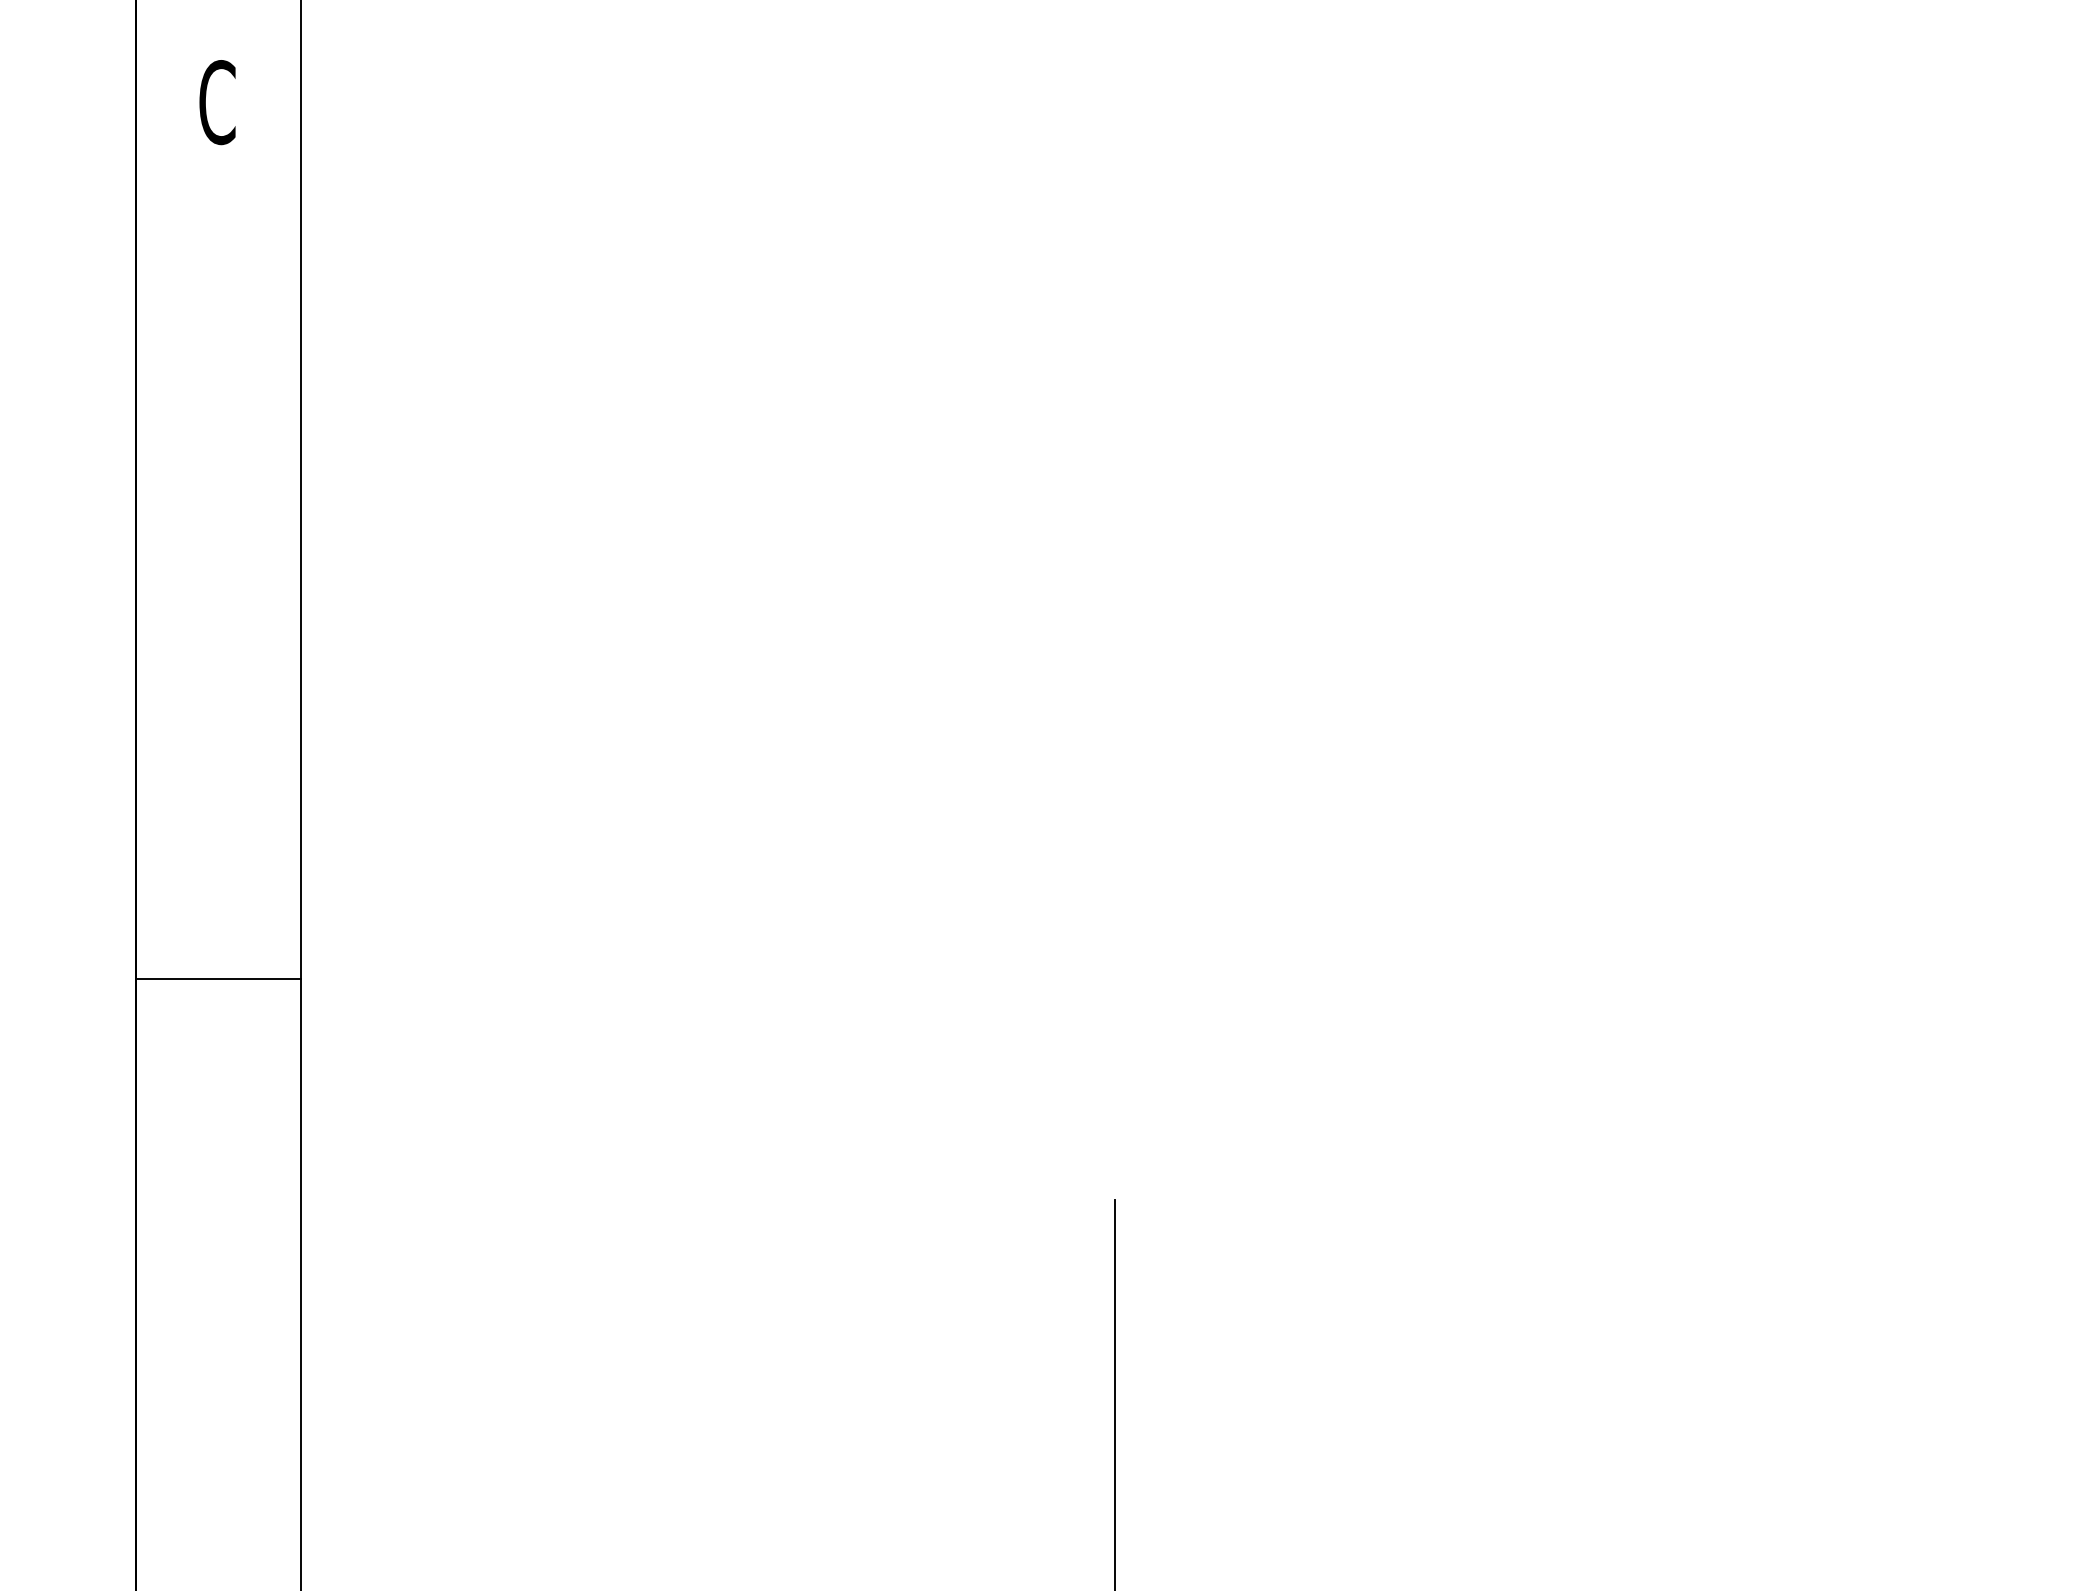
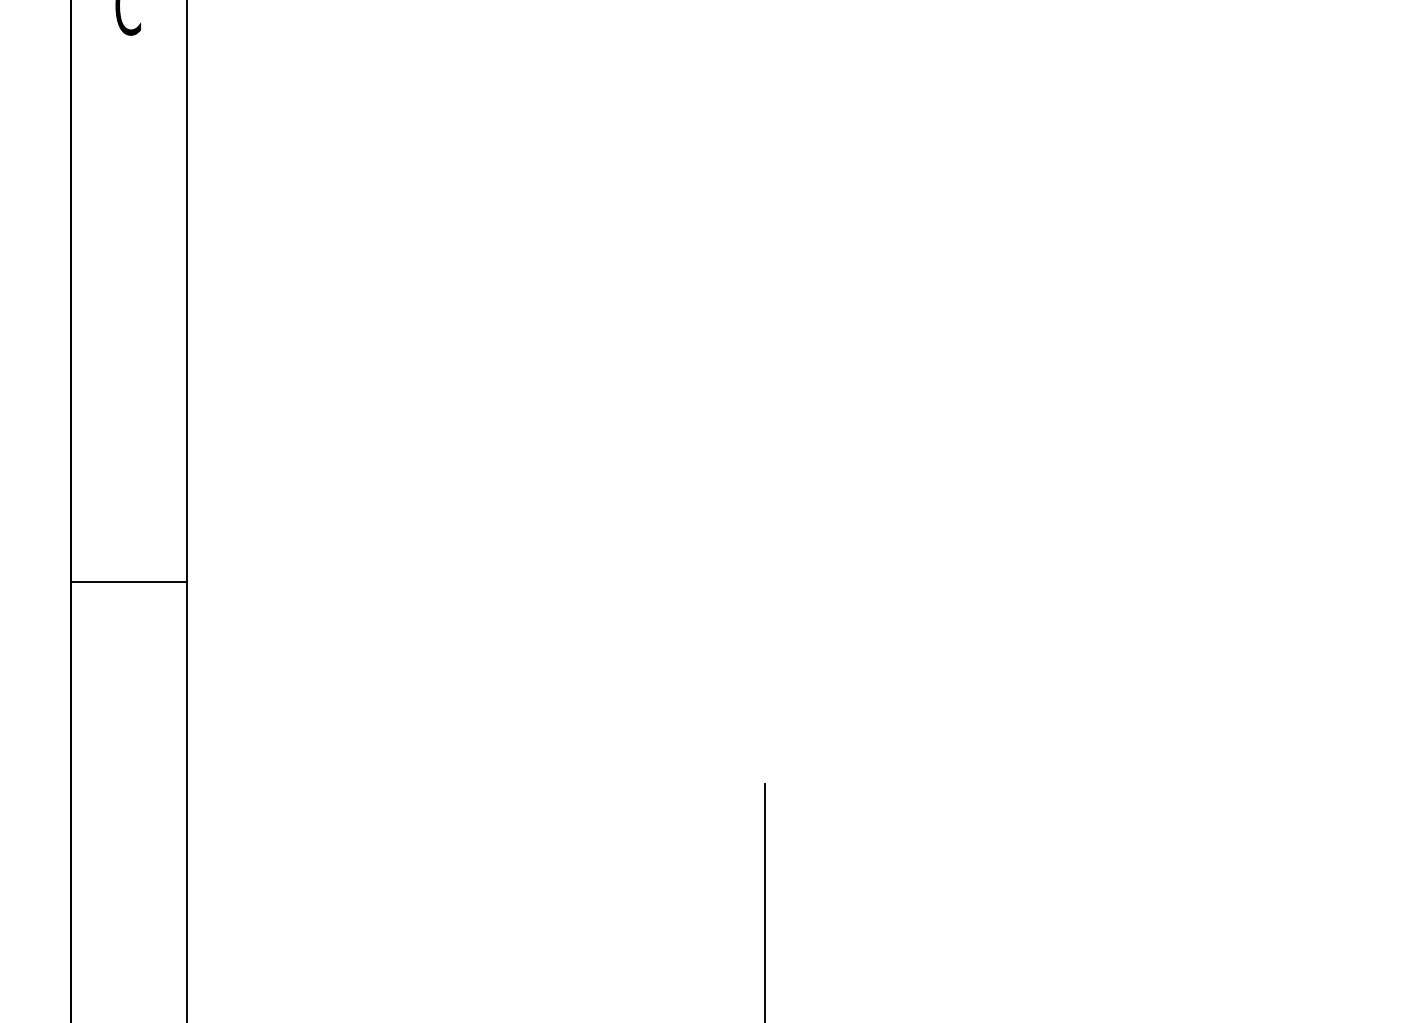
line: (218, 978) -> (128, 581), moved

